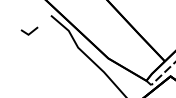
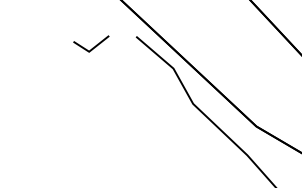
line: (29, 32) -> (91, 46), moved

